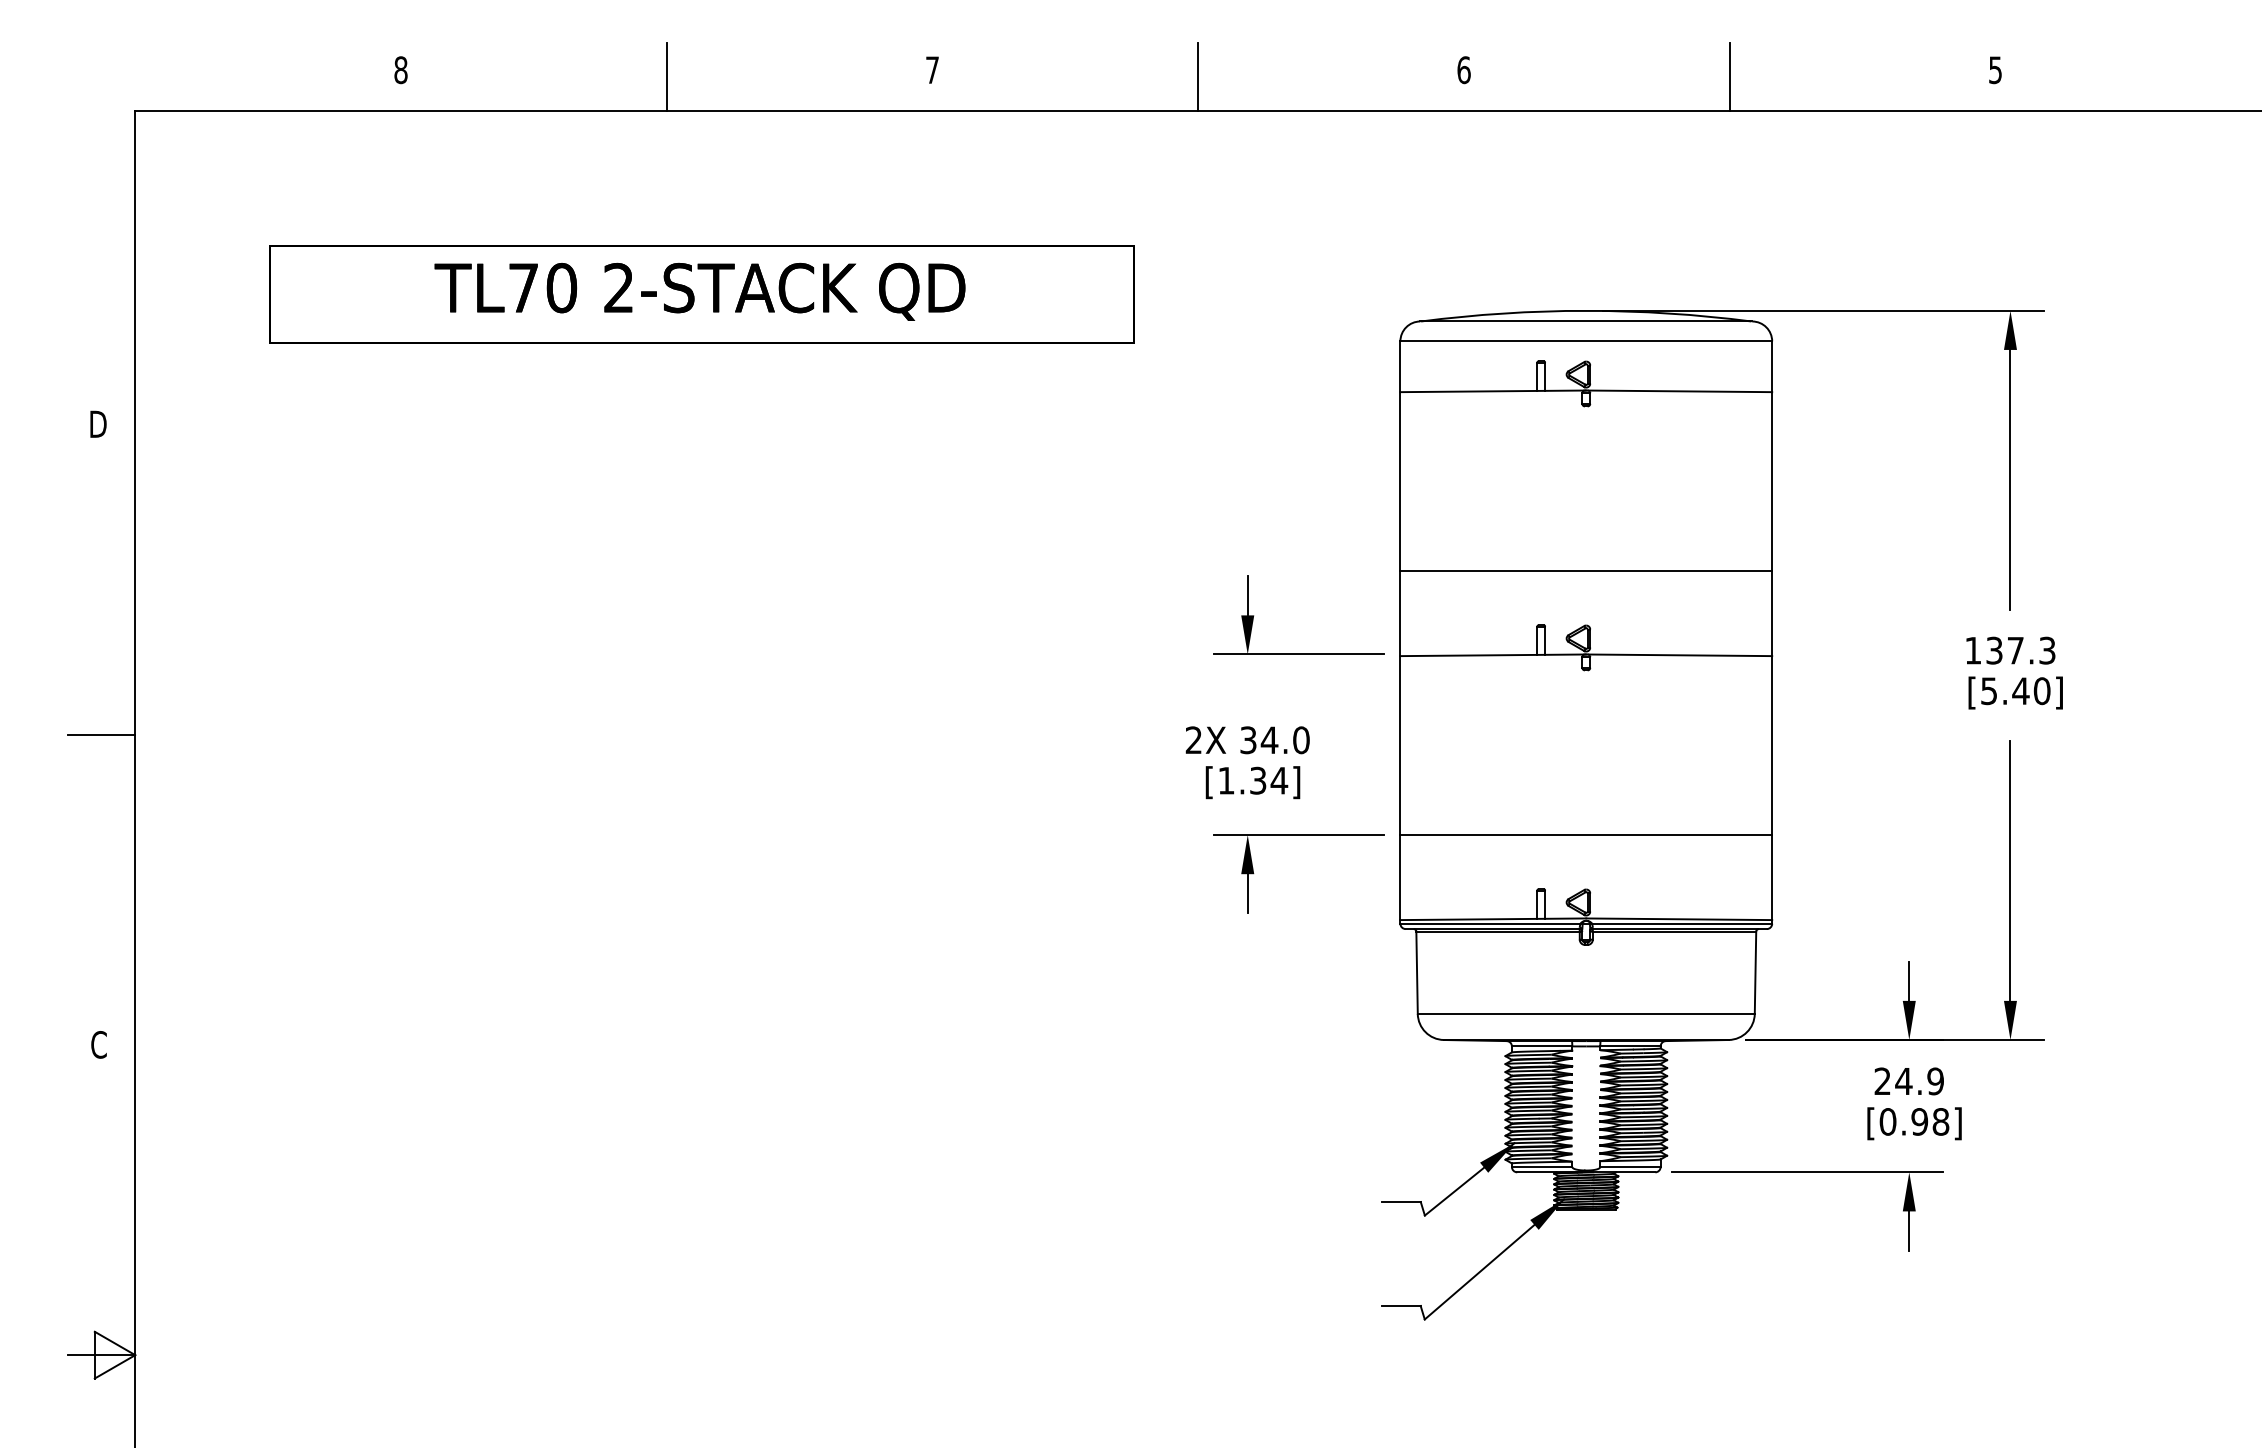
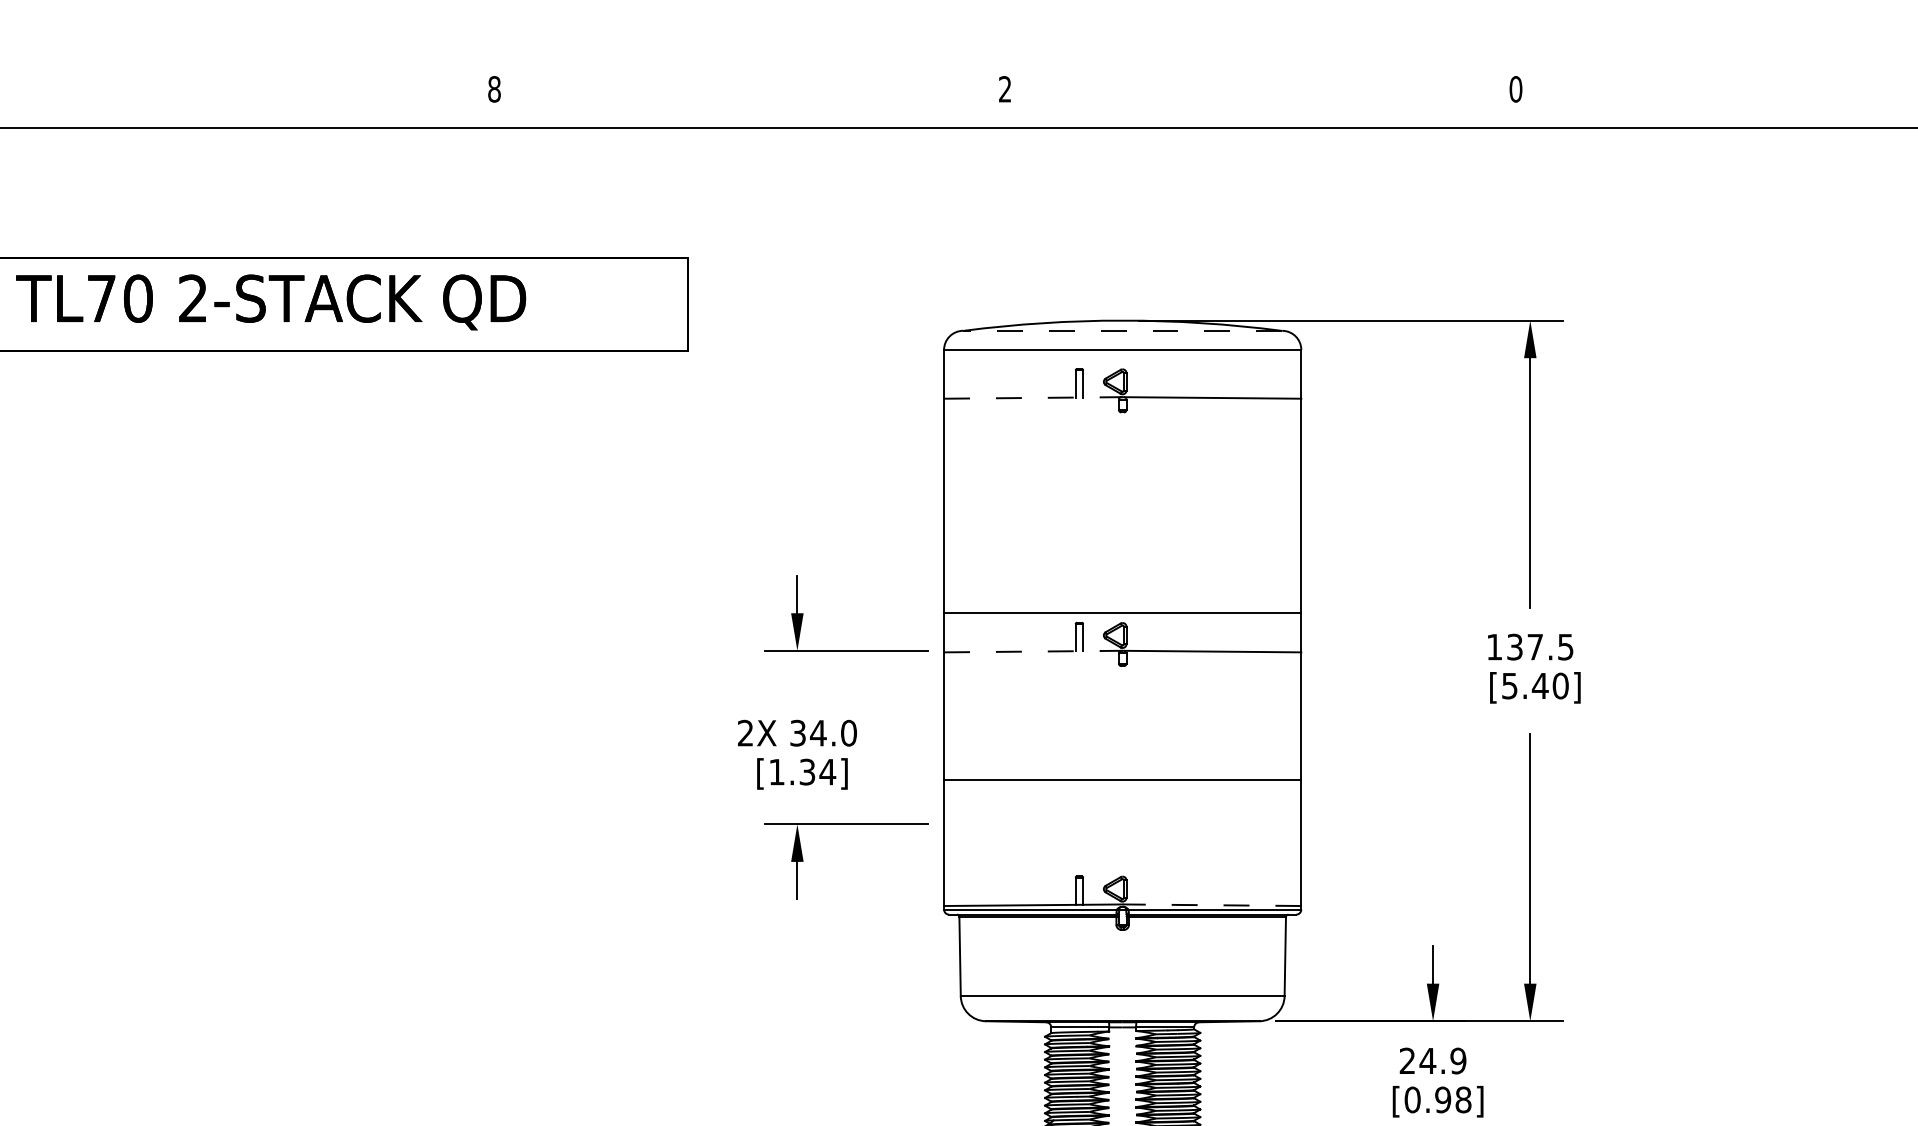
text: (932, 70) -> (494, 89), 7 -> 8
text: (1463, 70) -> (1004, 89), 6 -> 2
text: (1995, 70) -> (1515, 89), 5 -> 0
line: (666, 76) -> (238, 95), removed
line: (1198, 76) -> (750, 95), removed
line: (1729, 76) -> (1260, 95), removed
line: (1586, 321) -> (1122, 330), solid -> dashed
line: (1493, 391) -> (1033, 398), solid -> dashed
line: (1586, 571) -> (1122, 613), moved
text: (2047, 649) -> (1565, 646), 137.3 -> 137.5
line: (1493, 655) -> (1033, 651), solid -> dashed
line: (1586, 835) -> (1122, 780), moved
line: (1679, 919) -> (1212, 905), solid -> dashed

